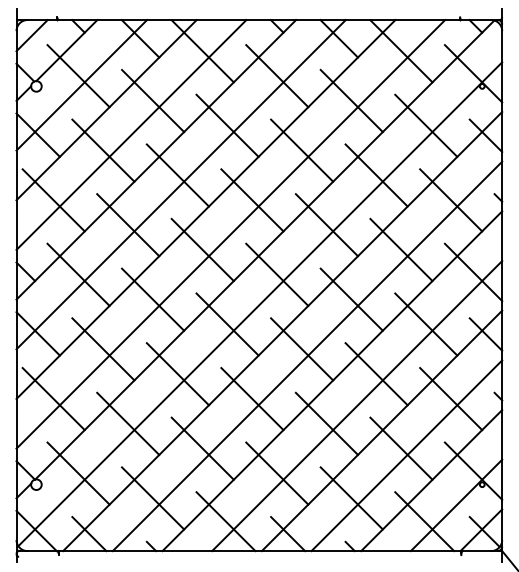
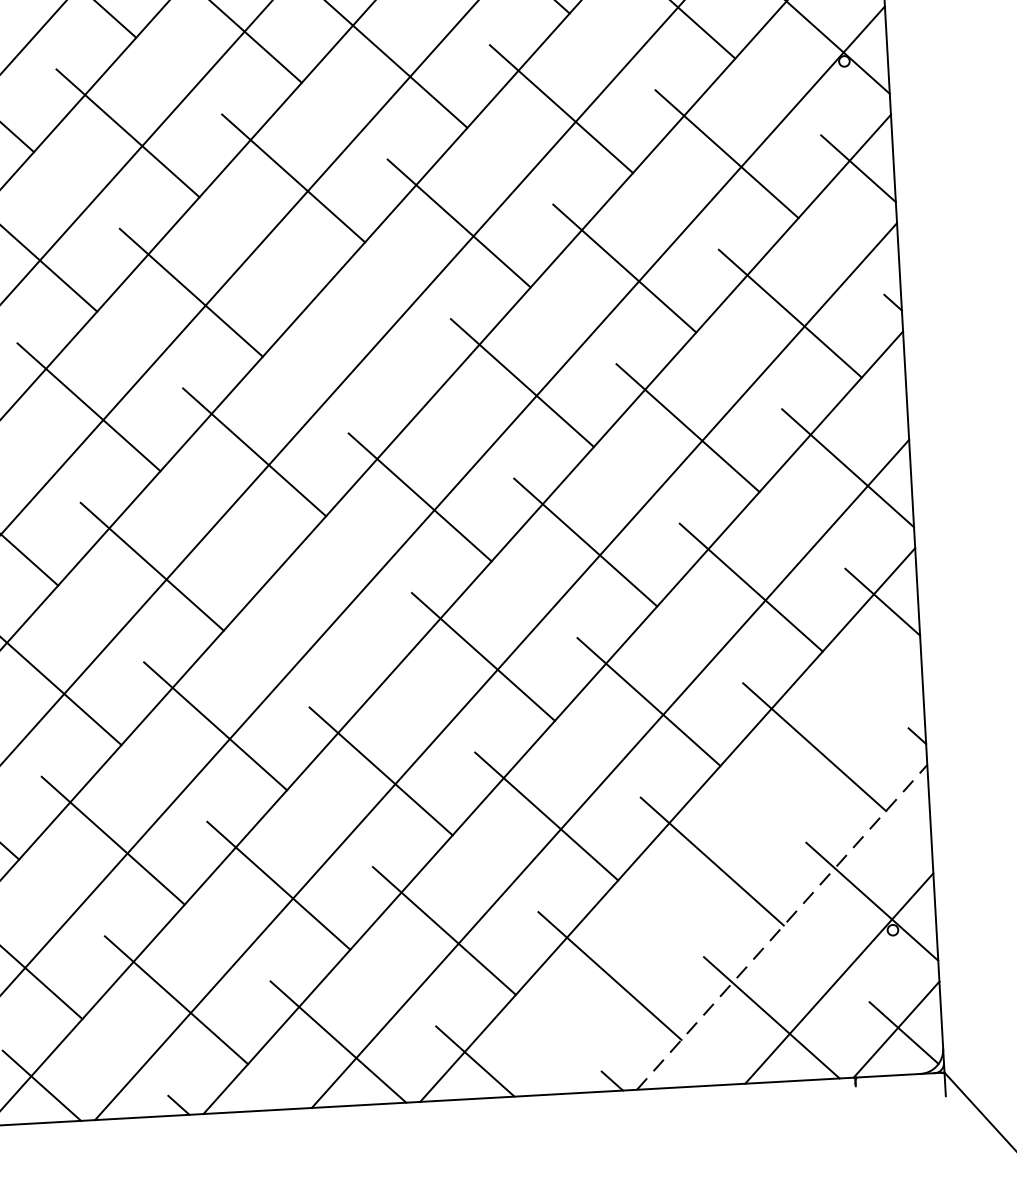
line: (252, 200) -> (357, 338), removed
line: (227, 324) -> (317, 611), removed
line: (406, 455) -> (724, 875), removed
line: (431, 480) -> (781, 927), solid -> dashed

